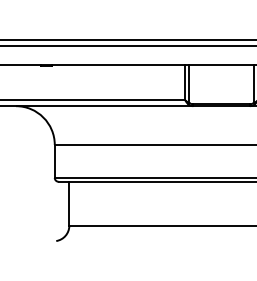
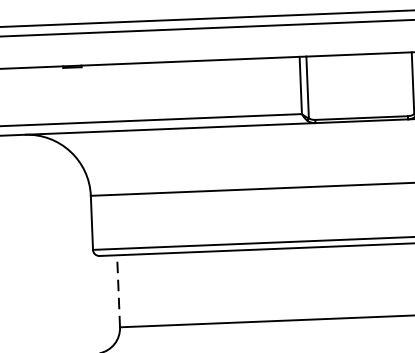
line: (69, 203) -> (118, 290), solid -> dashed

